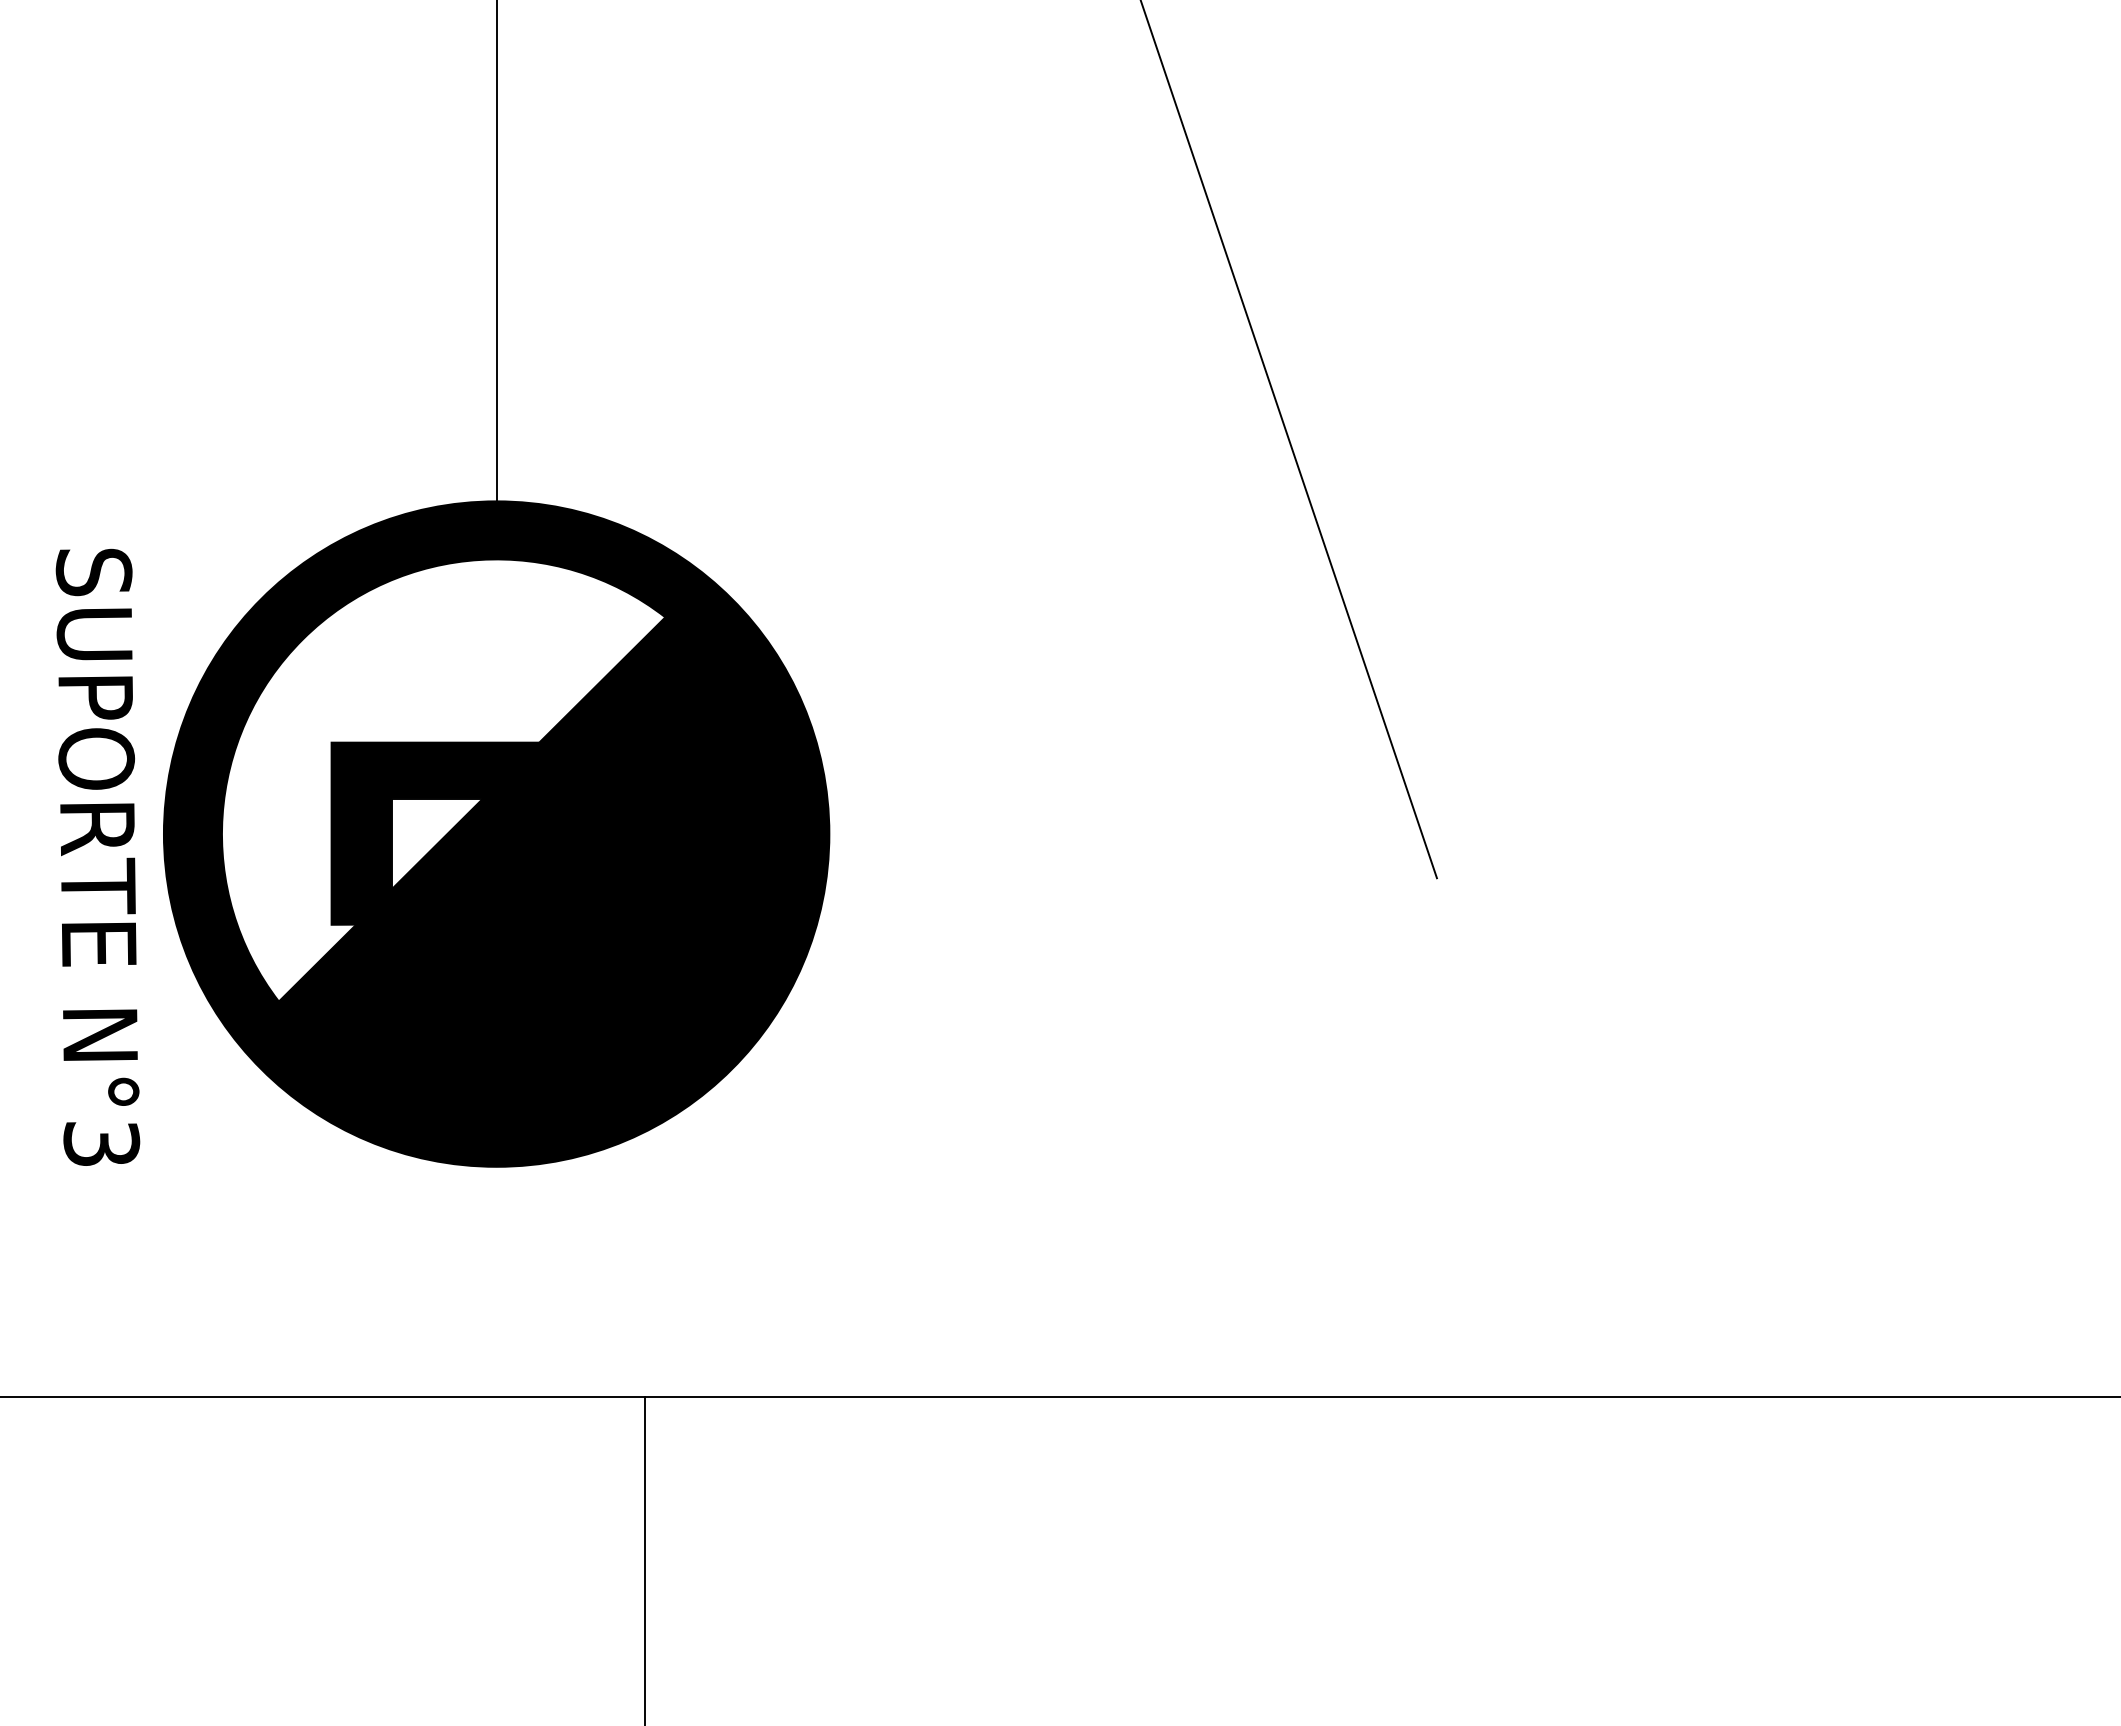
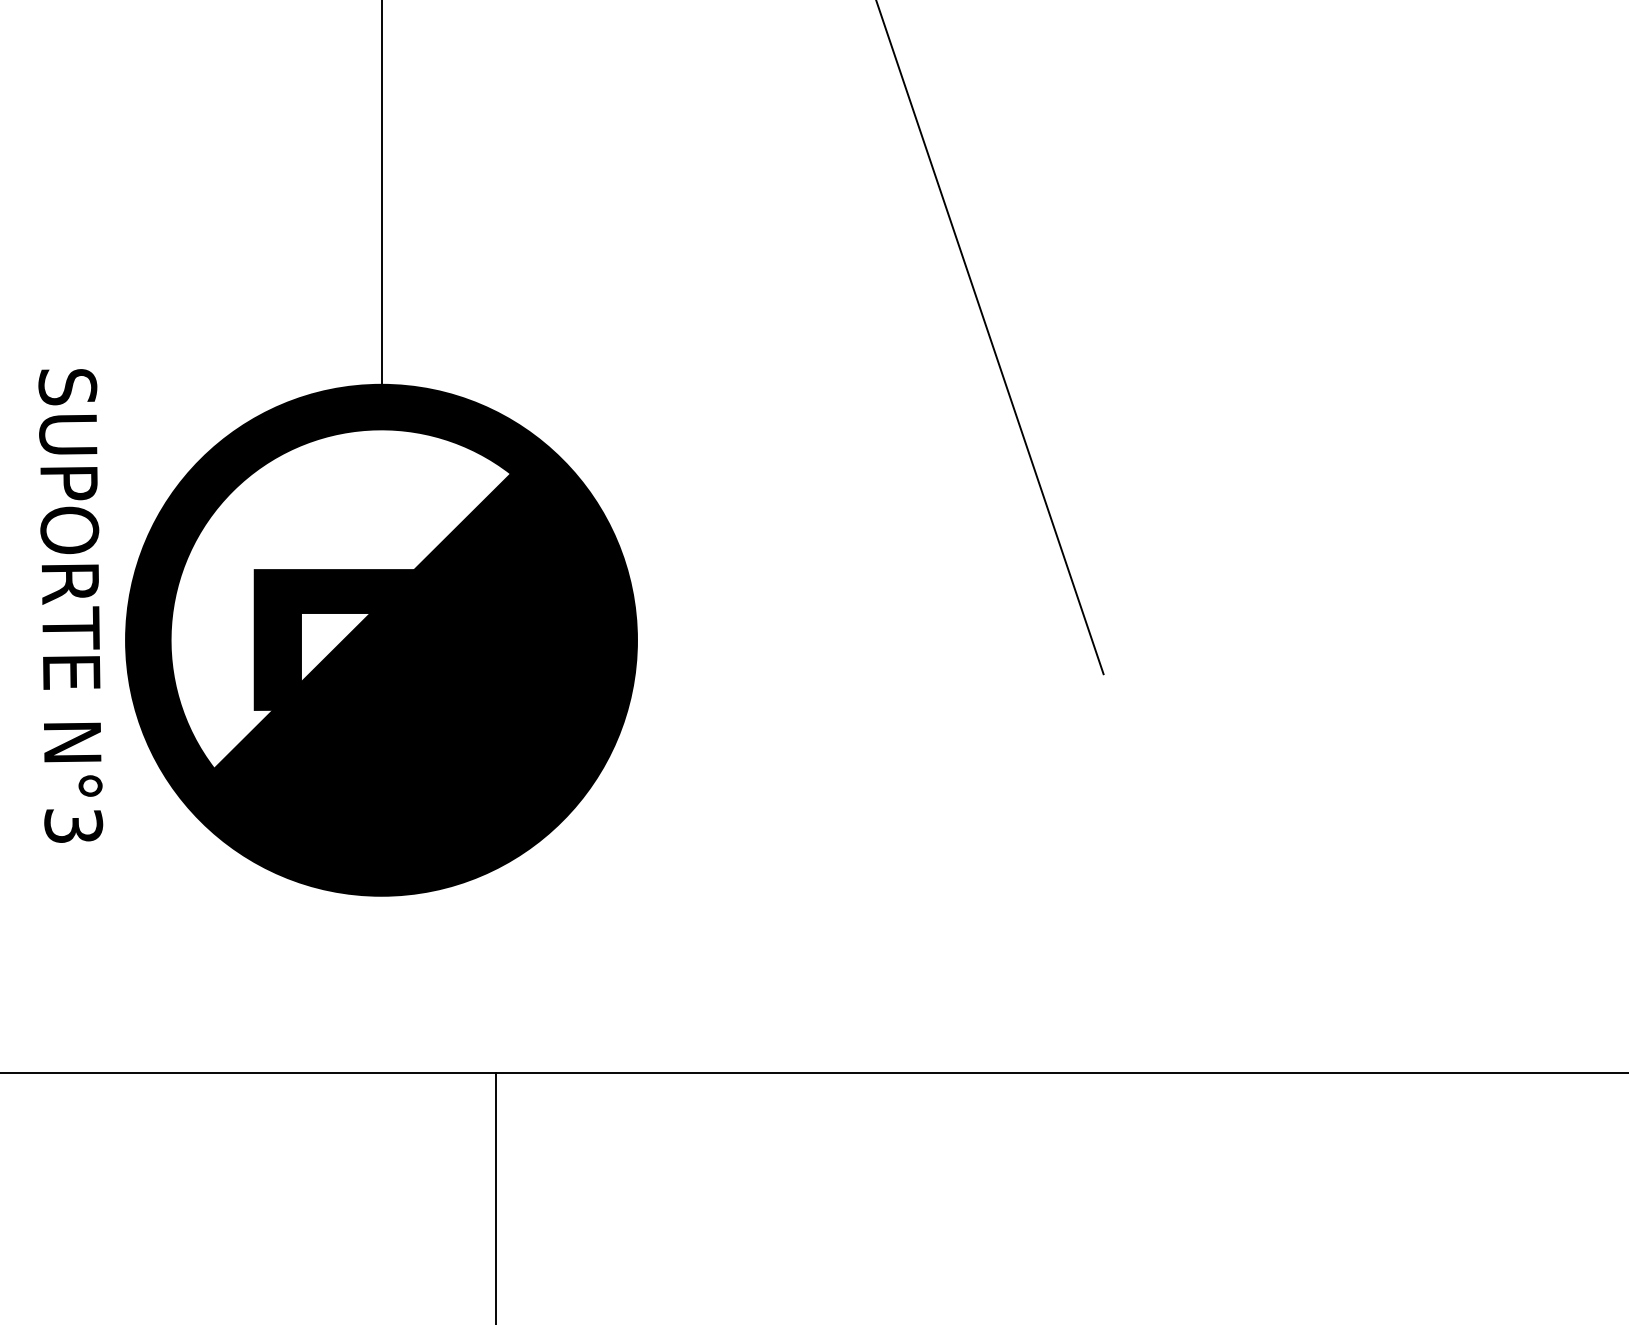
text: (97, 856) -> (70, 605), moved

